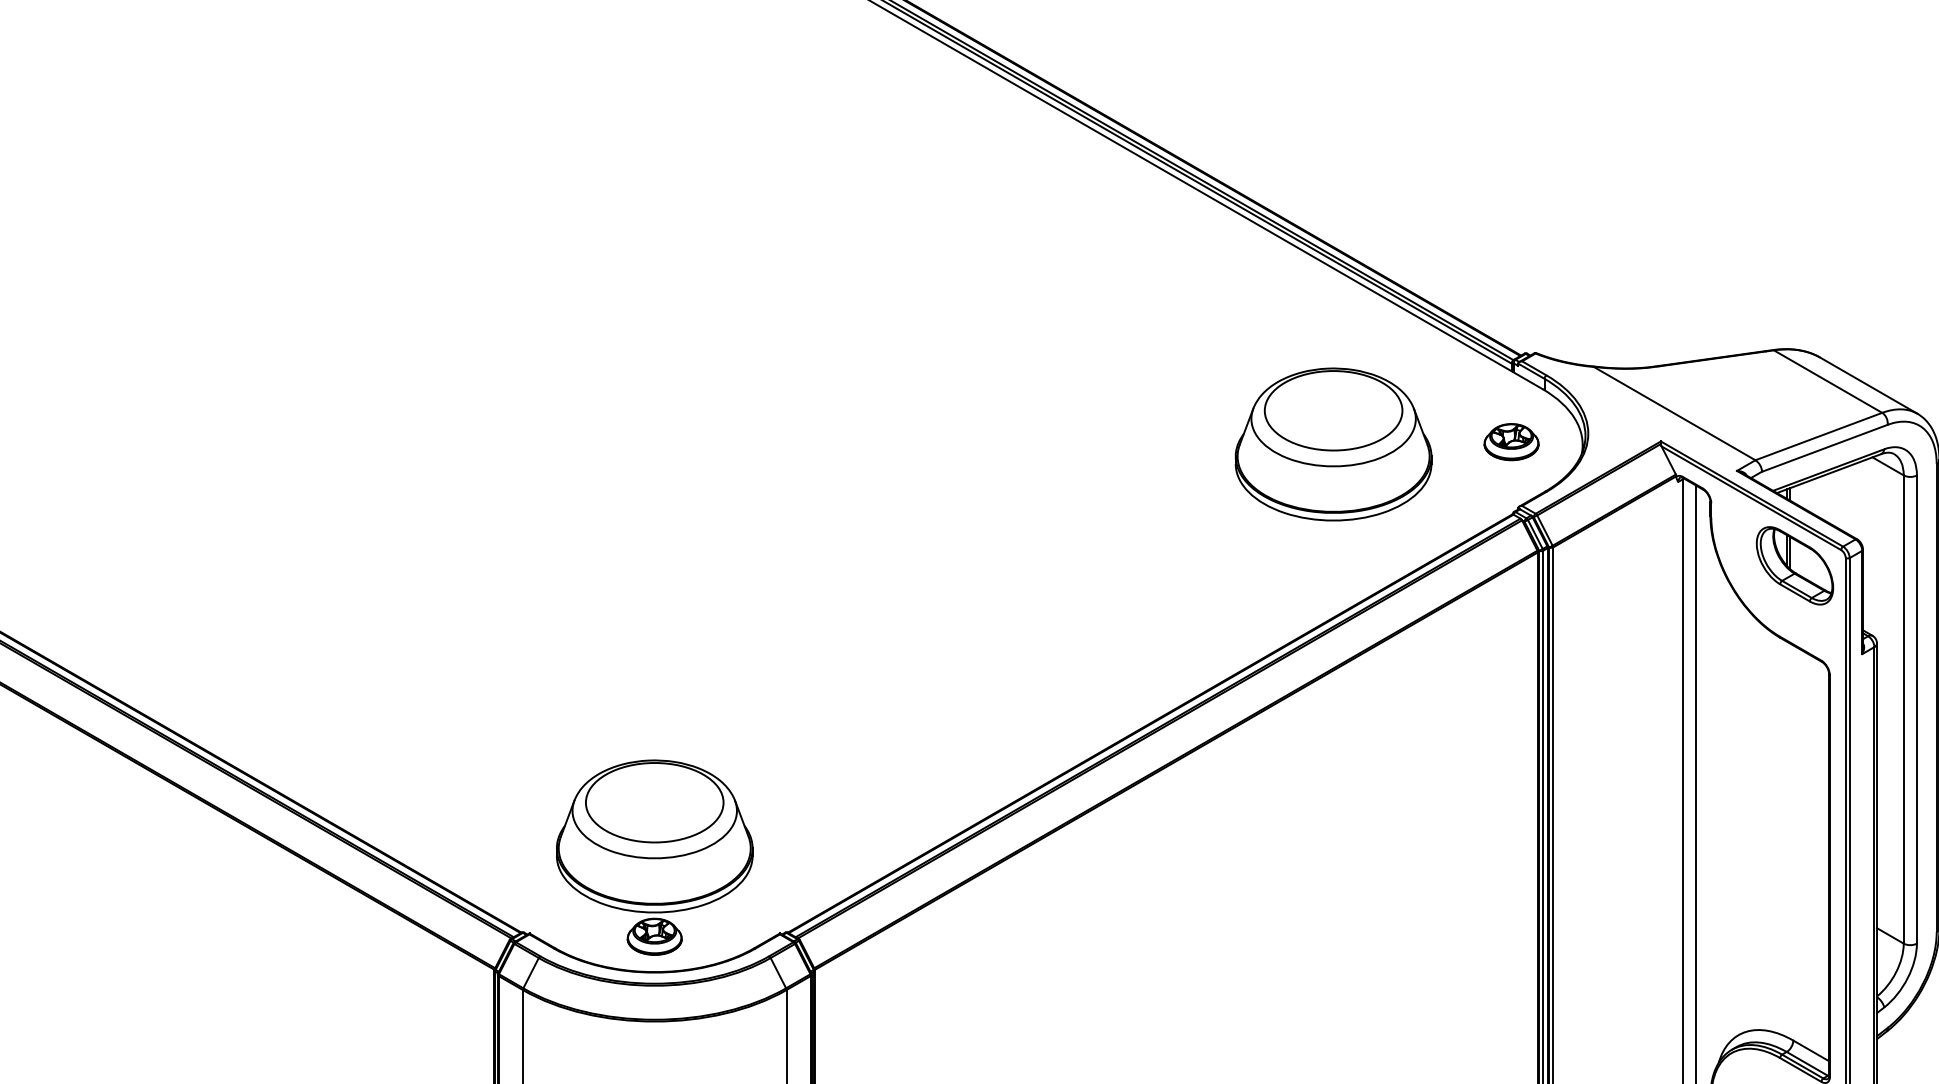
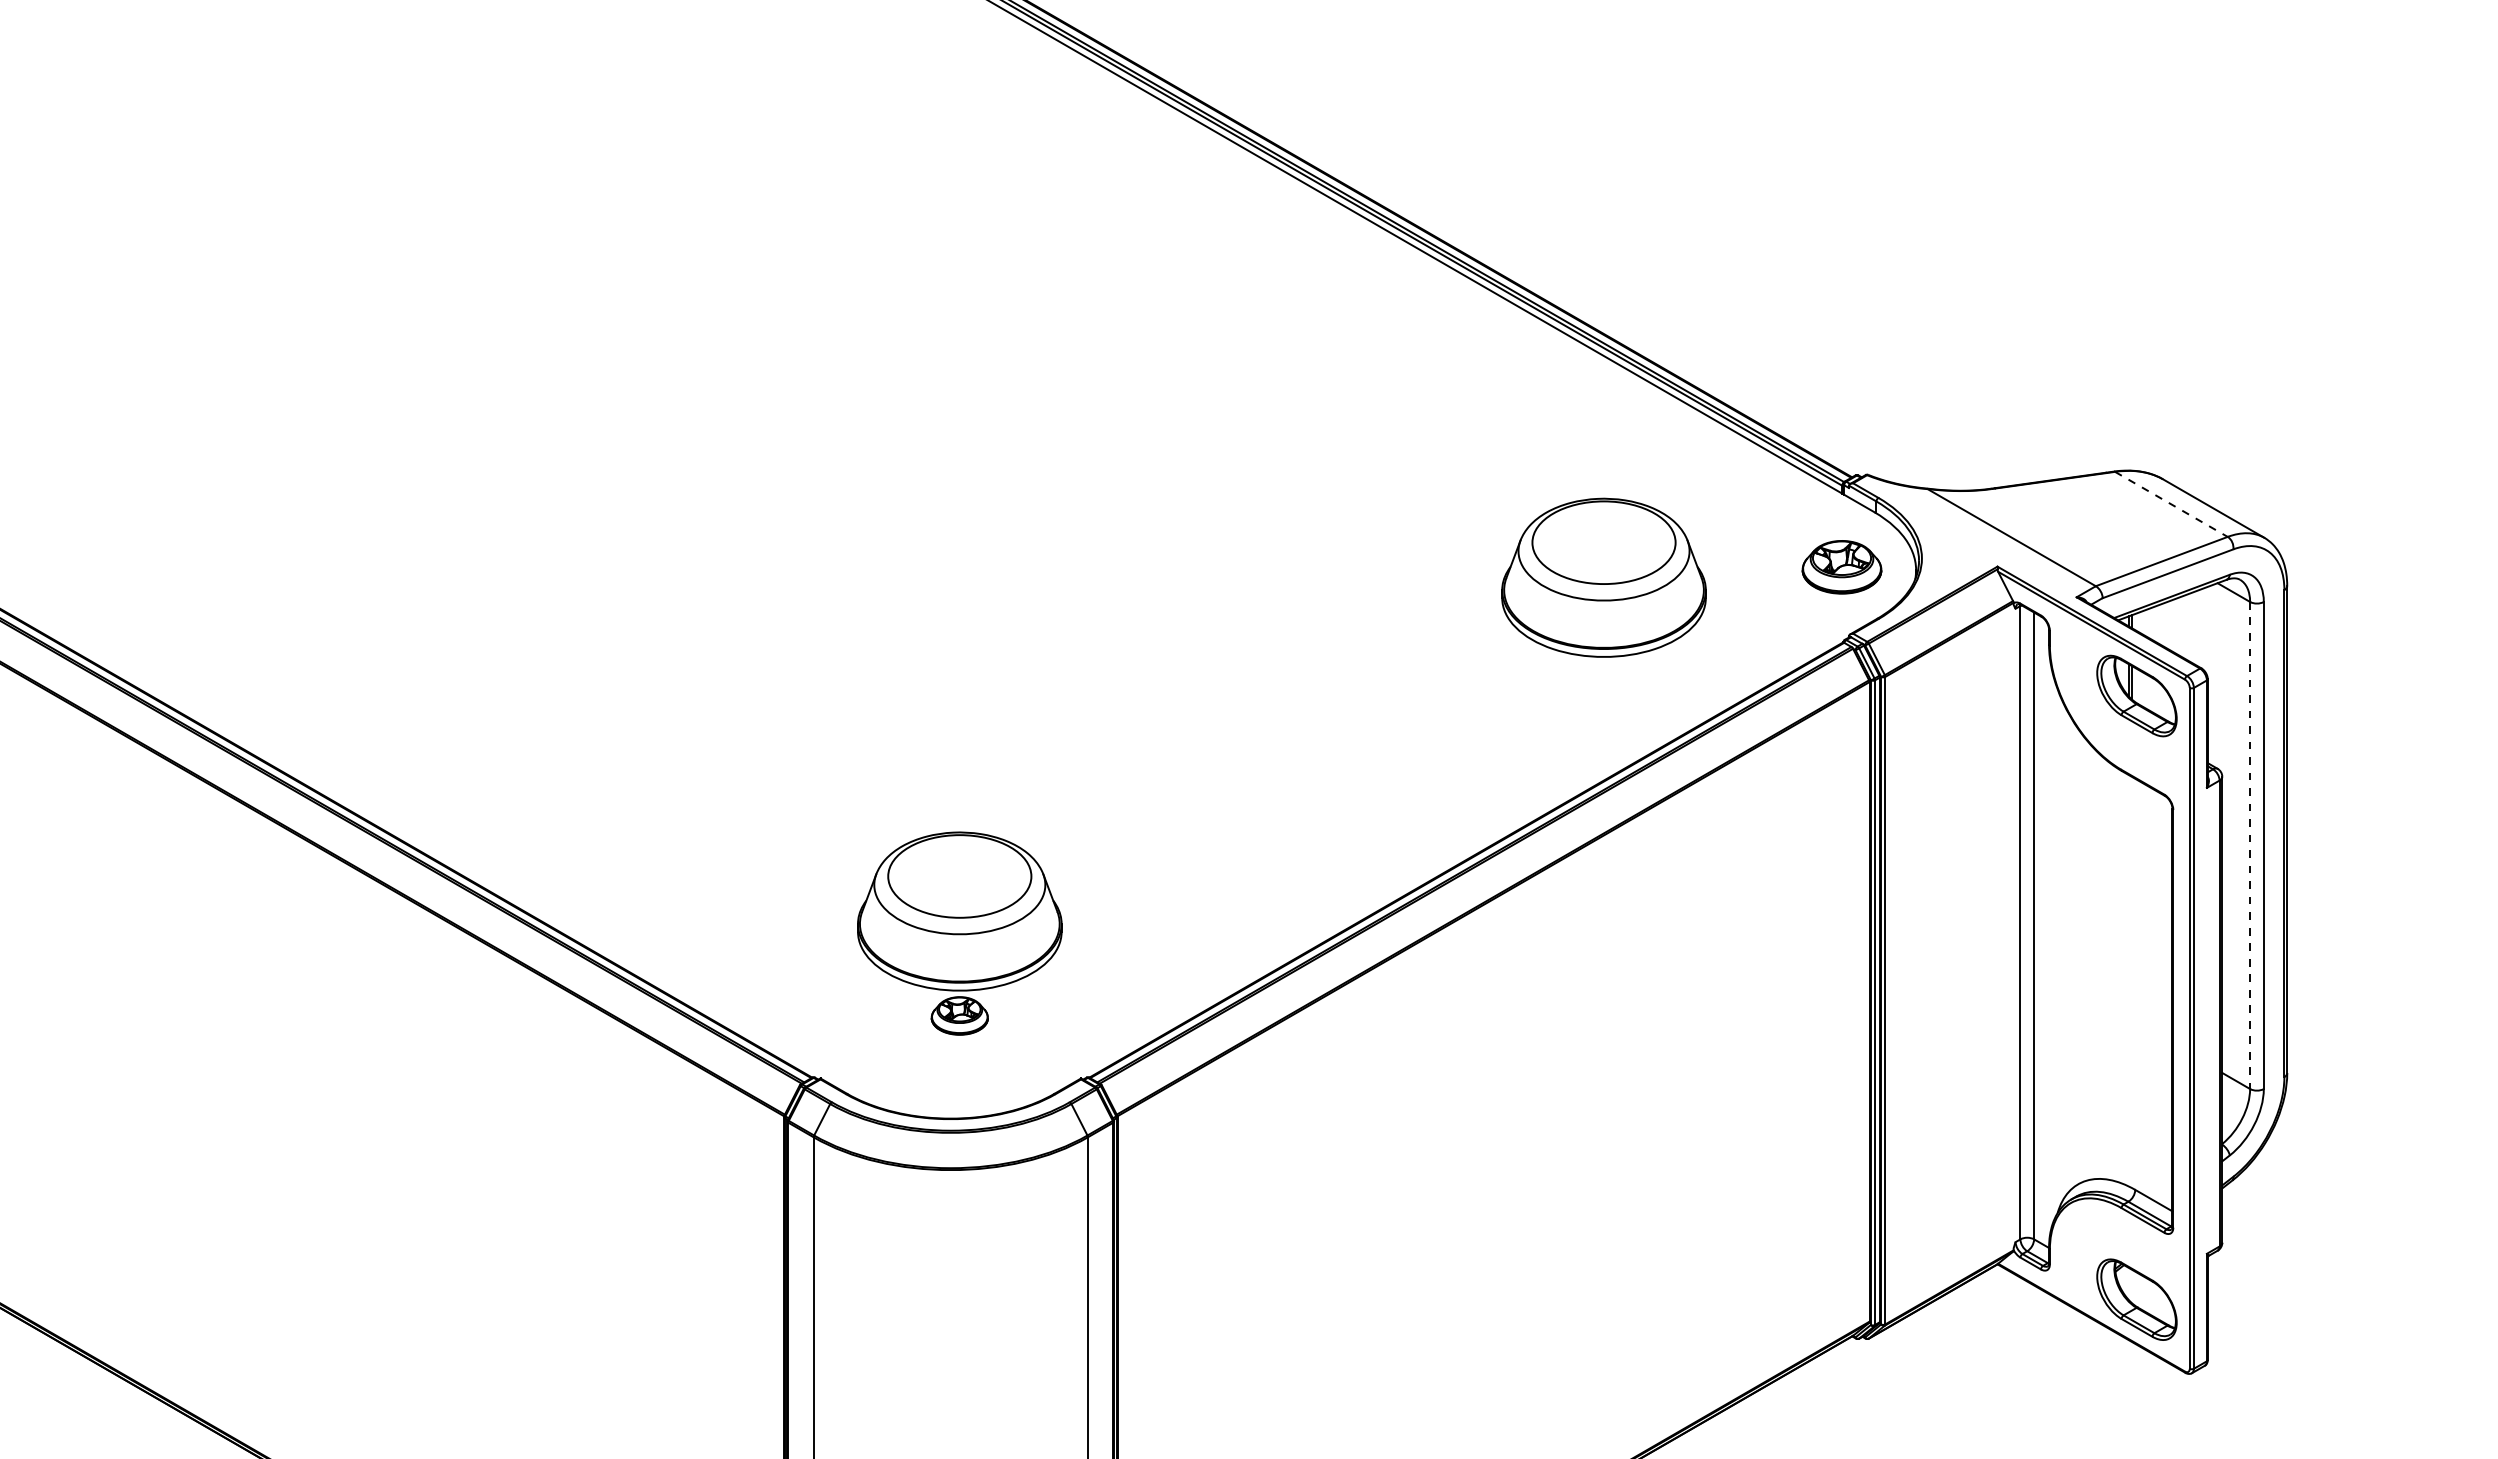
line: (1828, 381) -> (2171, 504), solid -> dashed
part: (1511, 442) -> (1842, 567), size x1.4
part: (1333, 444) -> (1603, 577), moved
line: (1904, 709) -> (2250, 845), solid -> dashed
part: (654, 857) -> (959, 933), moved

